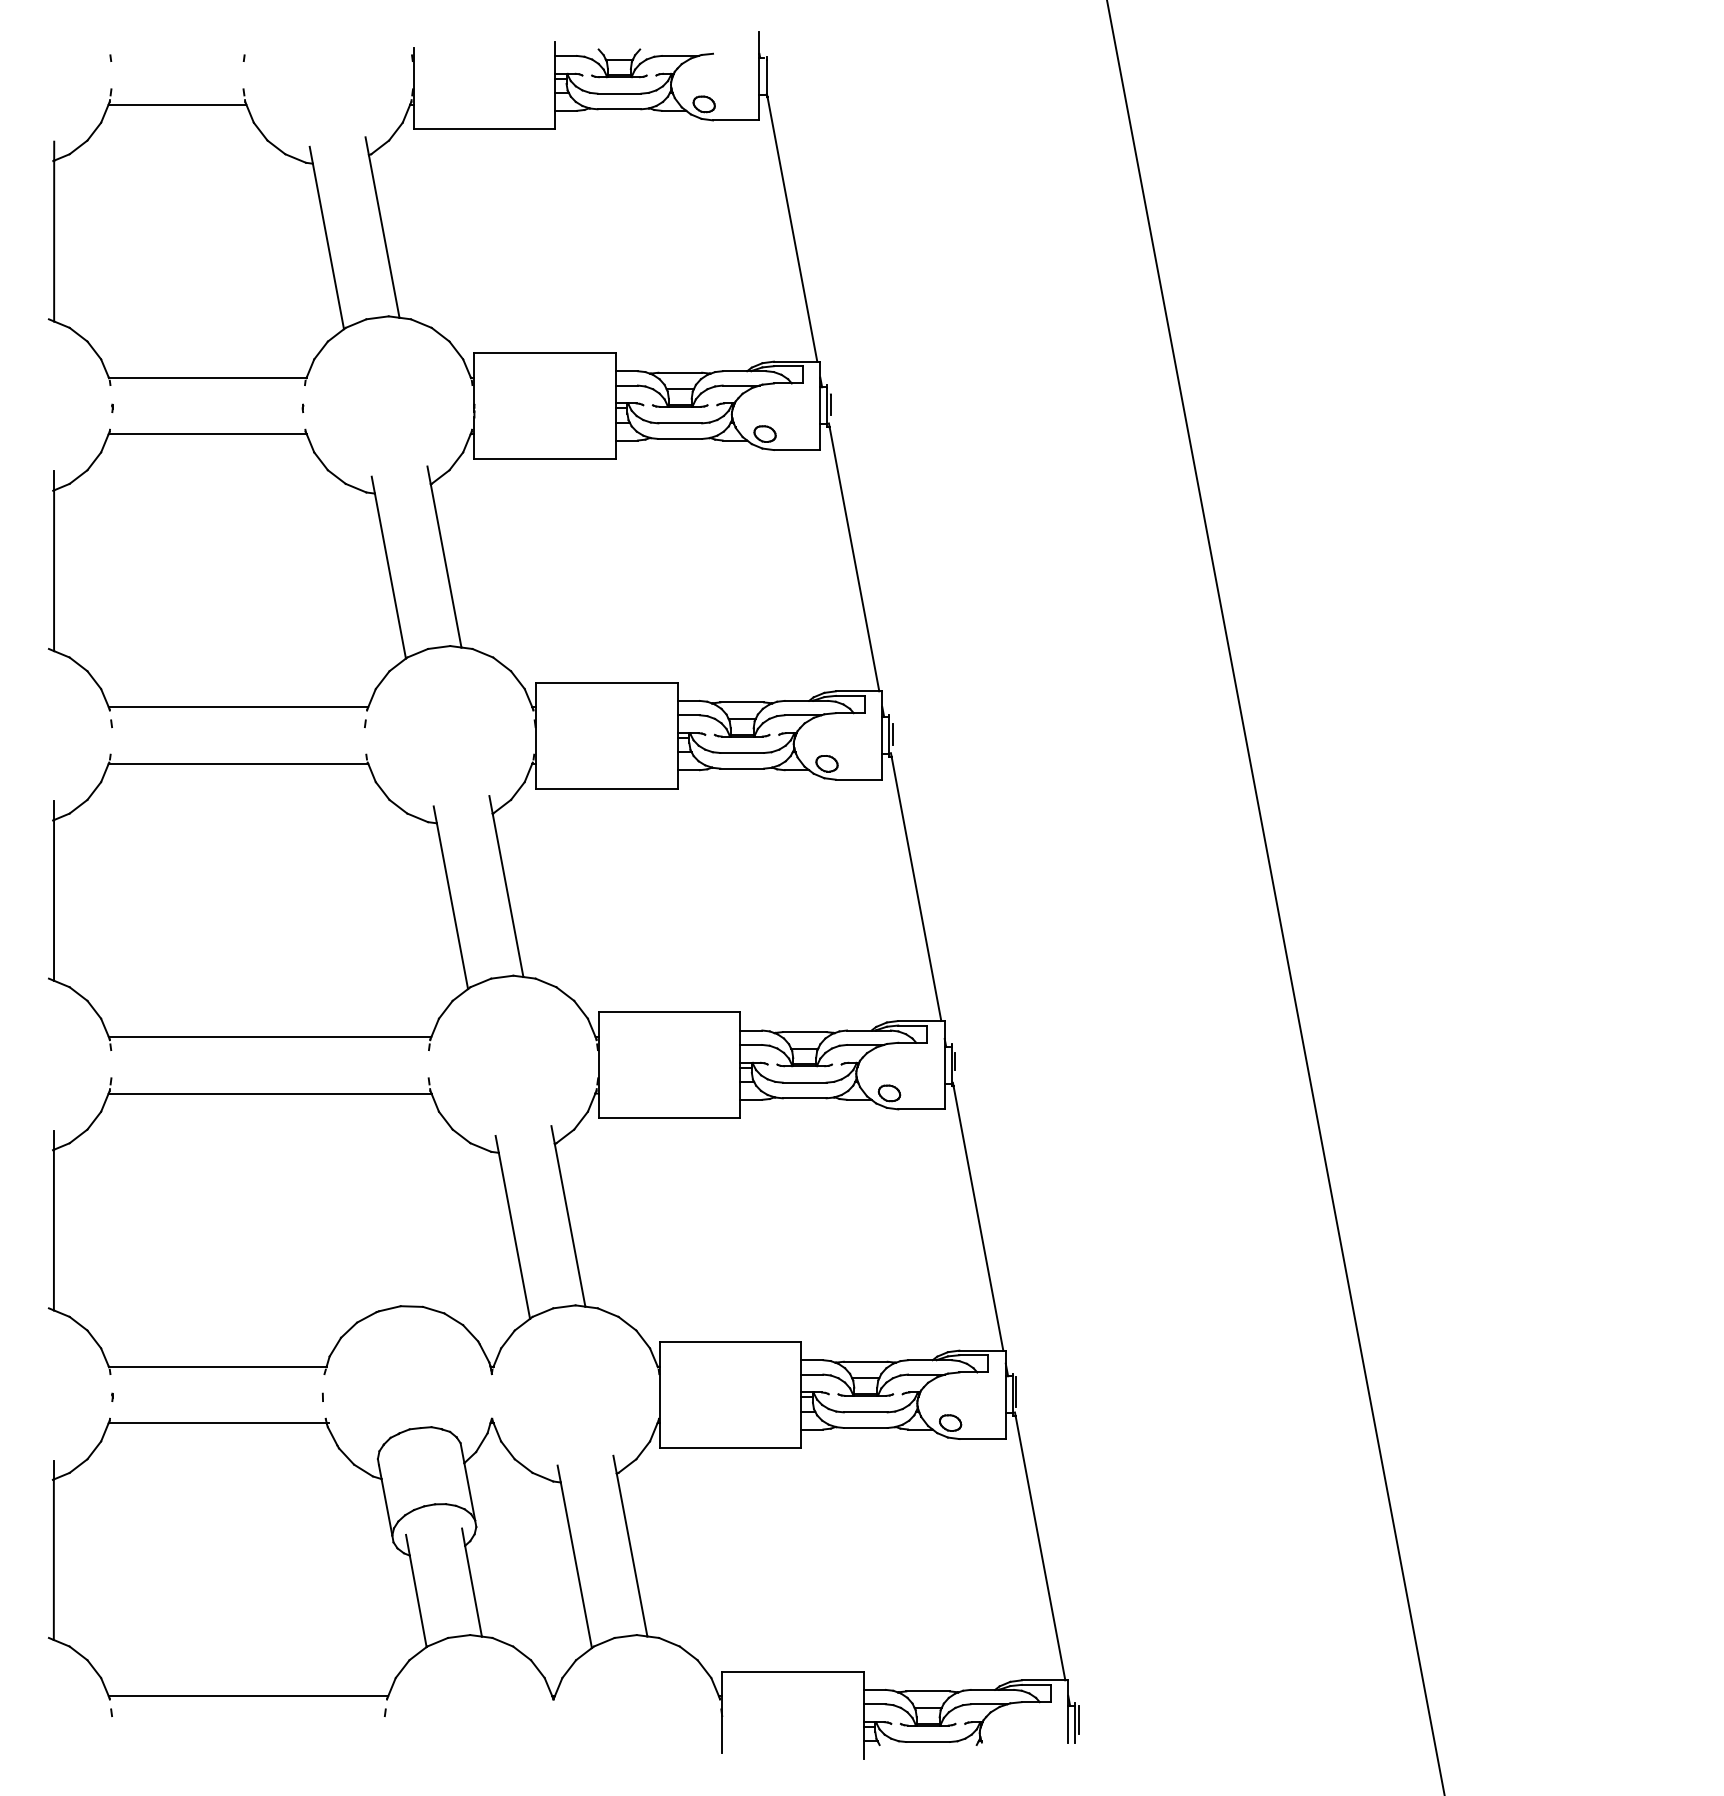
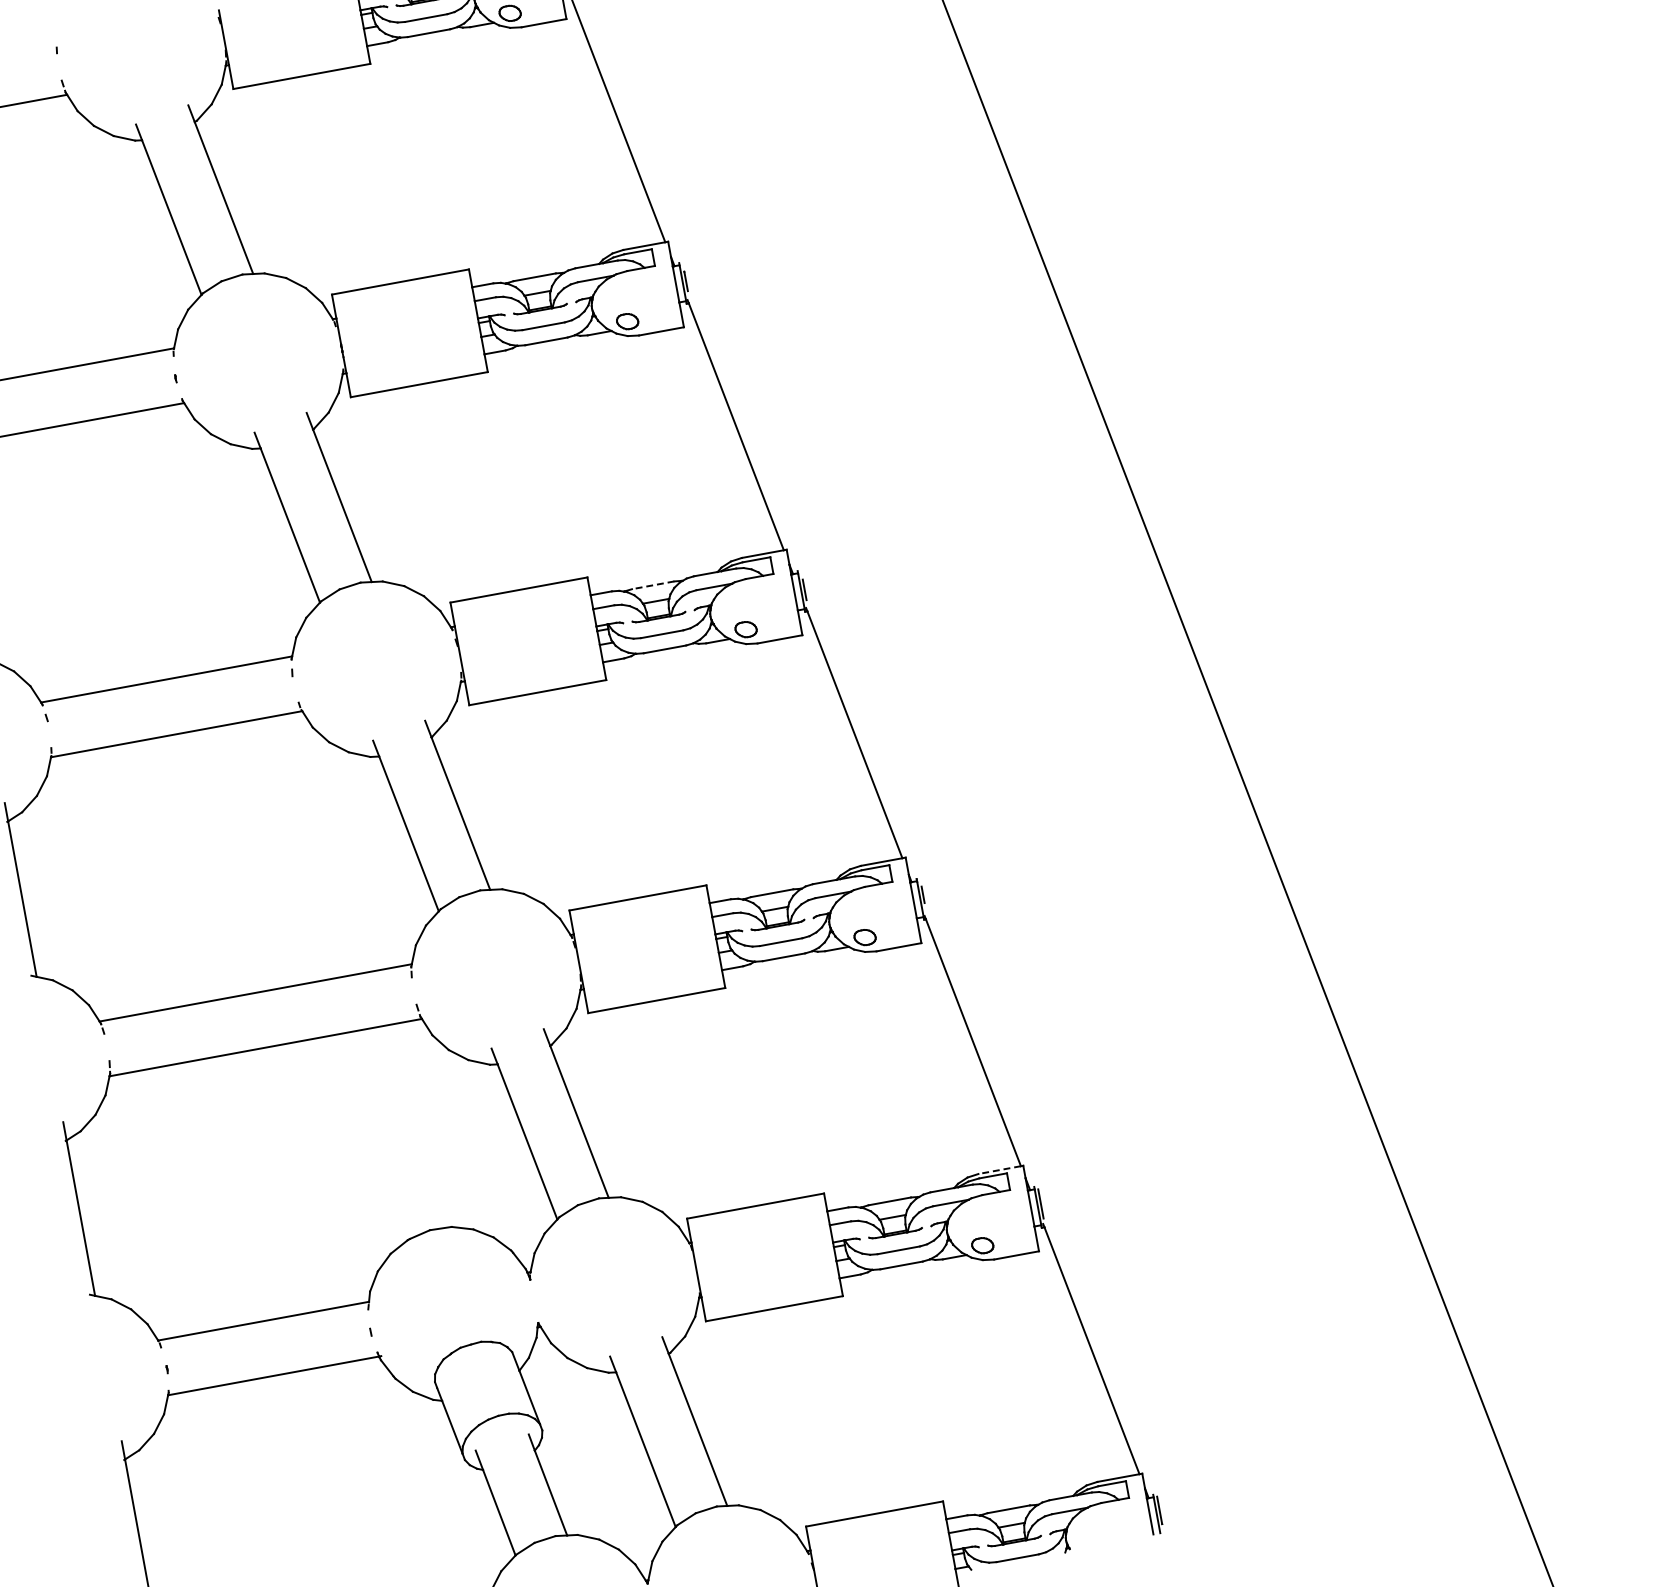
line: (742, 702) -> (653, 585), solid -> dashed
line: (981, 1350) -> (999, 1169), solid -> dashed

